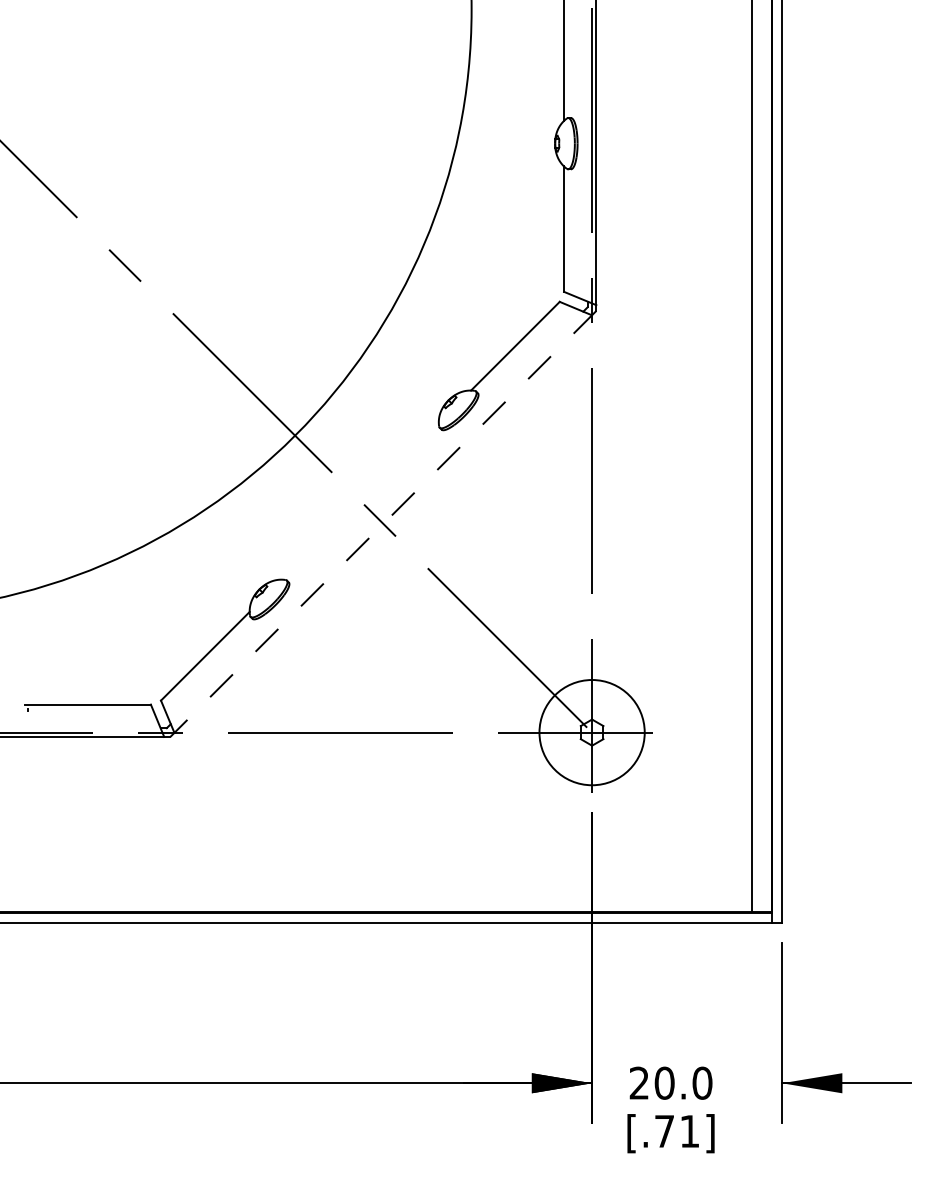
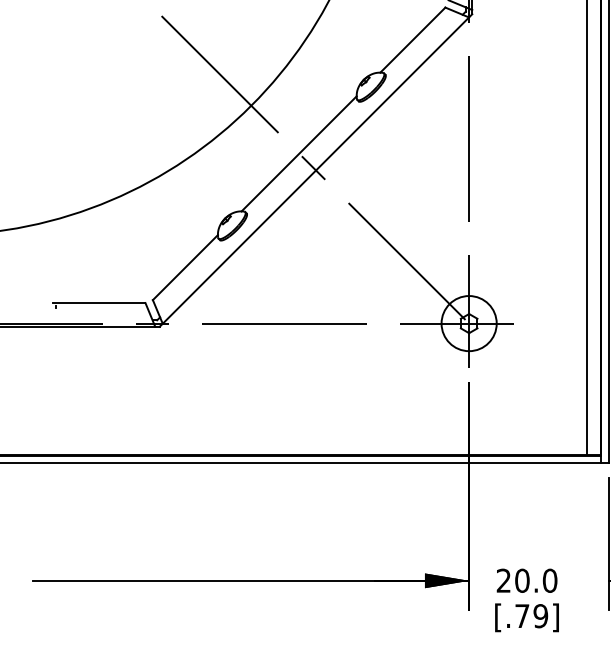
line: (359, 500) -> (298, 153), added
line: (383, 524) -> (316, 170), dashed -> solid
circle: (591, 732) -> (468, 323), size x0.71
text: (689, 1131) -> (540, 616), [.71] -> [.79]

